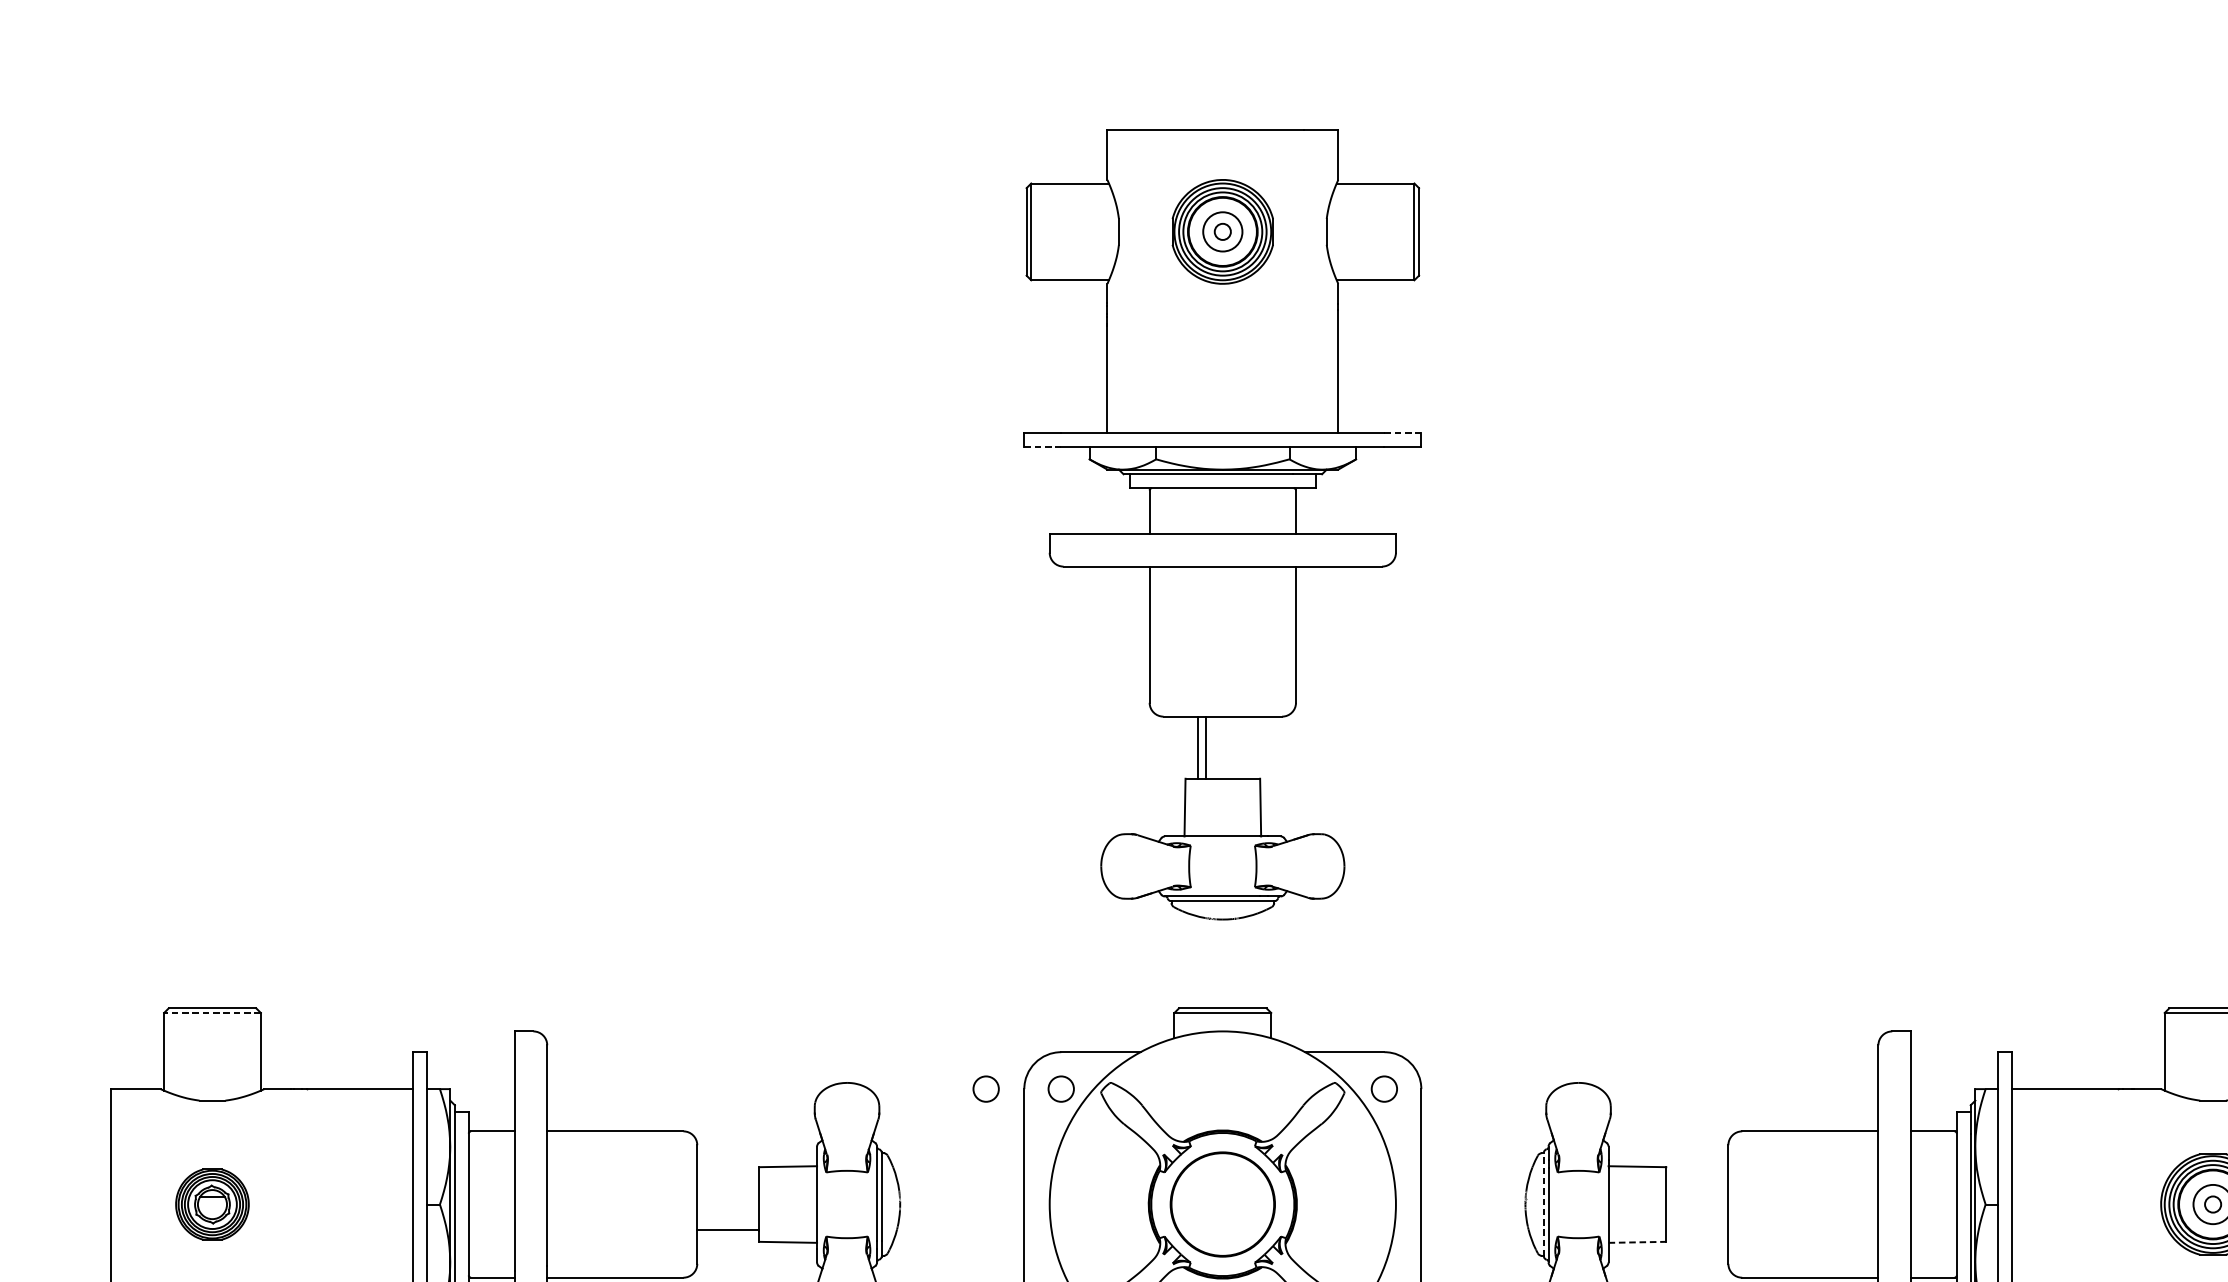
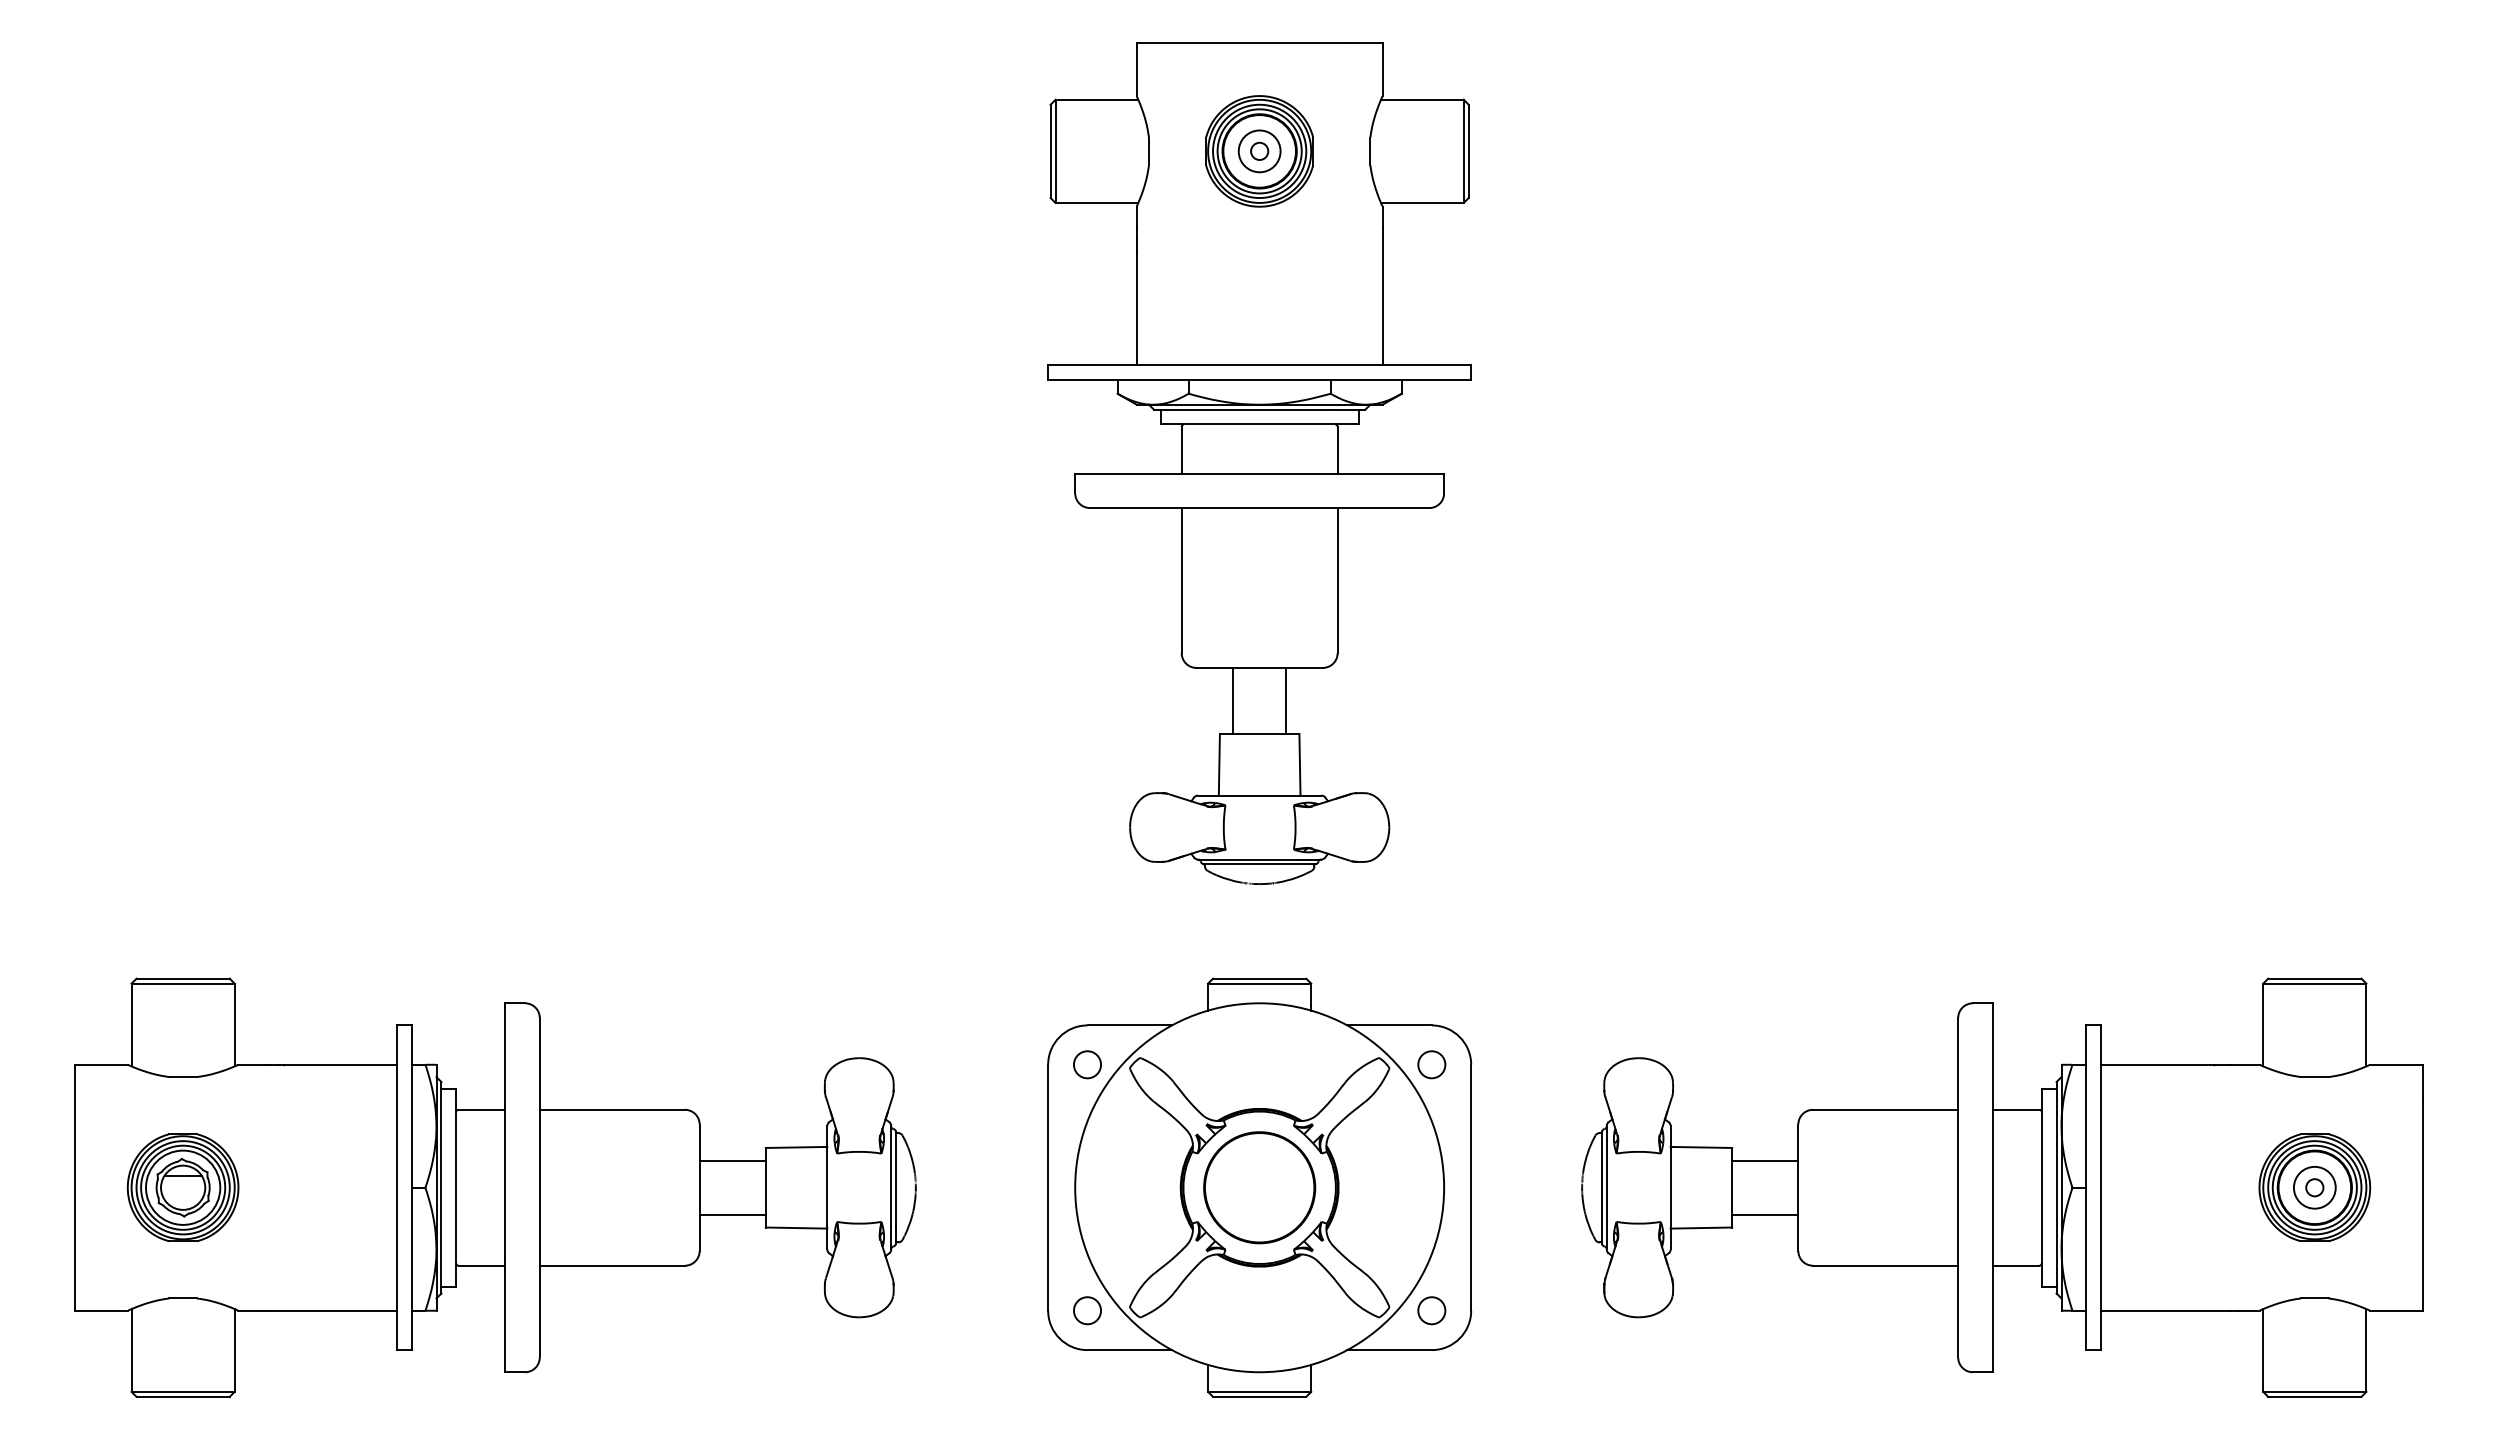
line: (1402, 432) -> (1451, 365), dashed -> solid
line: (1042, 446) -> (1067, 380), dashed -> solid
line: (1205, 747) -> (1286, 700), moved
line: (212, 1012) -> (183, 983), dashed -> solid
circle: (986, 1088) -> (1007, 1064), removed
line: (728, 1178) -> (732, 1160), added
line: (1697, 1178) -> (1765, 1160), added
part: (211, 1204) -> (182, 1187), size x1.43
line: (1543, 1204) -> (1601, 1187), dashed -> solid
line: (1697, 1229) -> (1765, 1214), added
line: (1637, 1242) -> (1701, 1228), dashed -> solid

